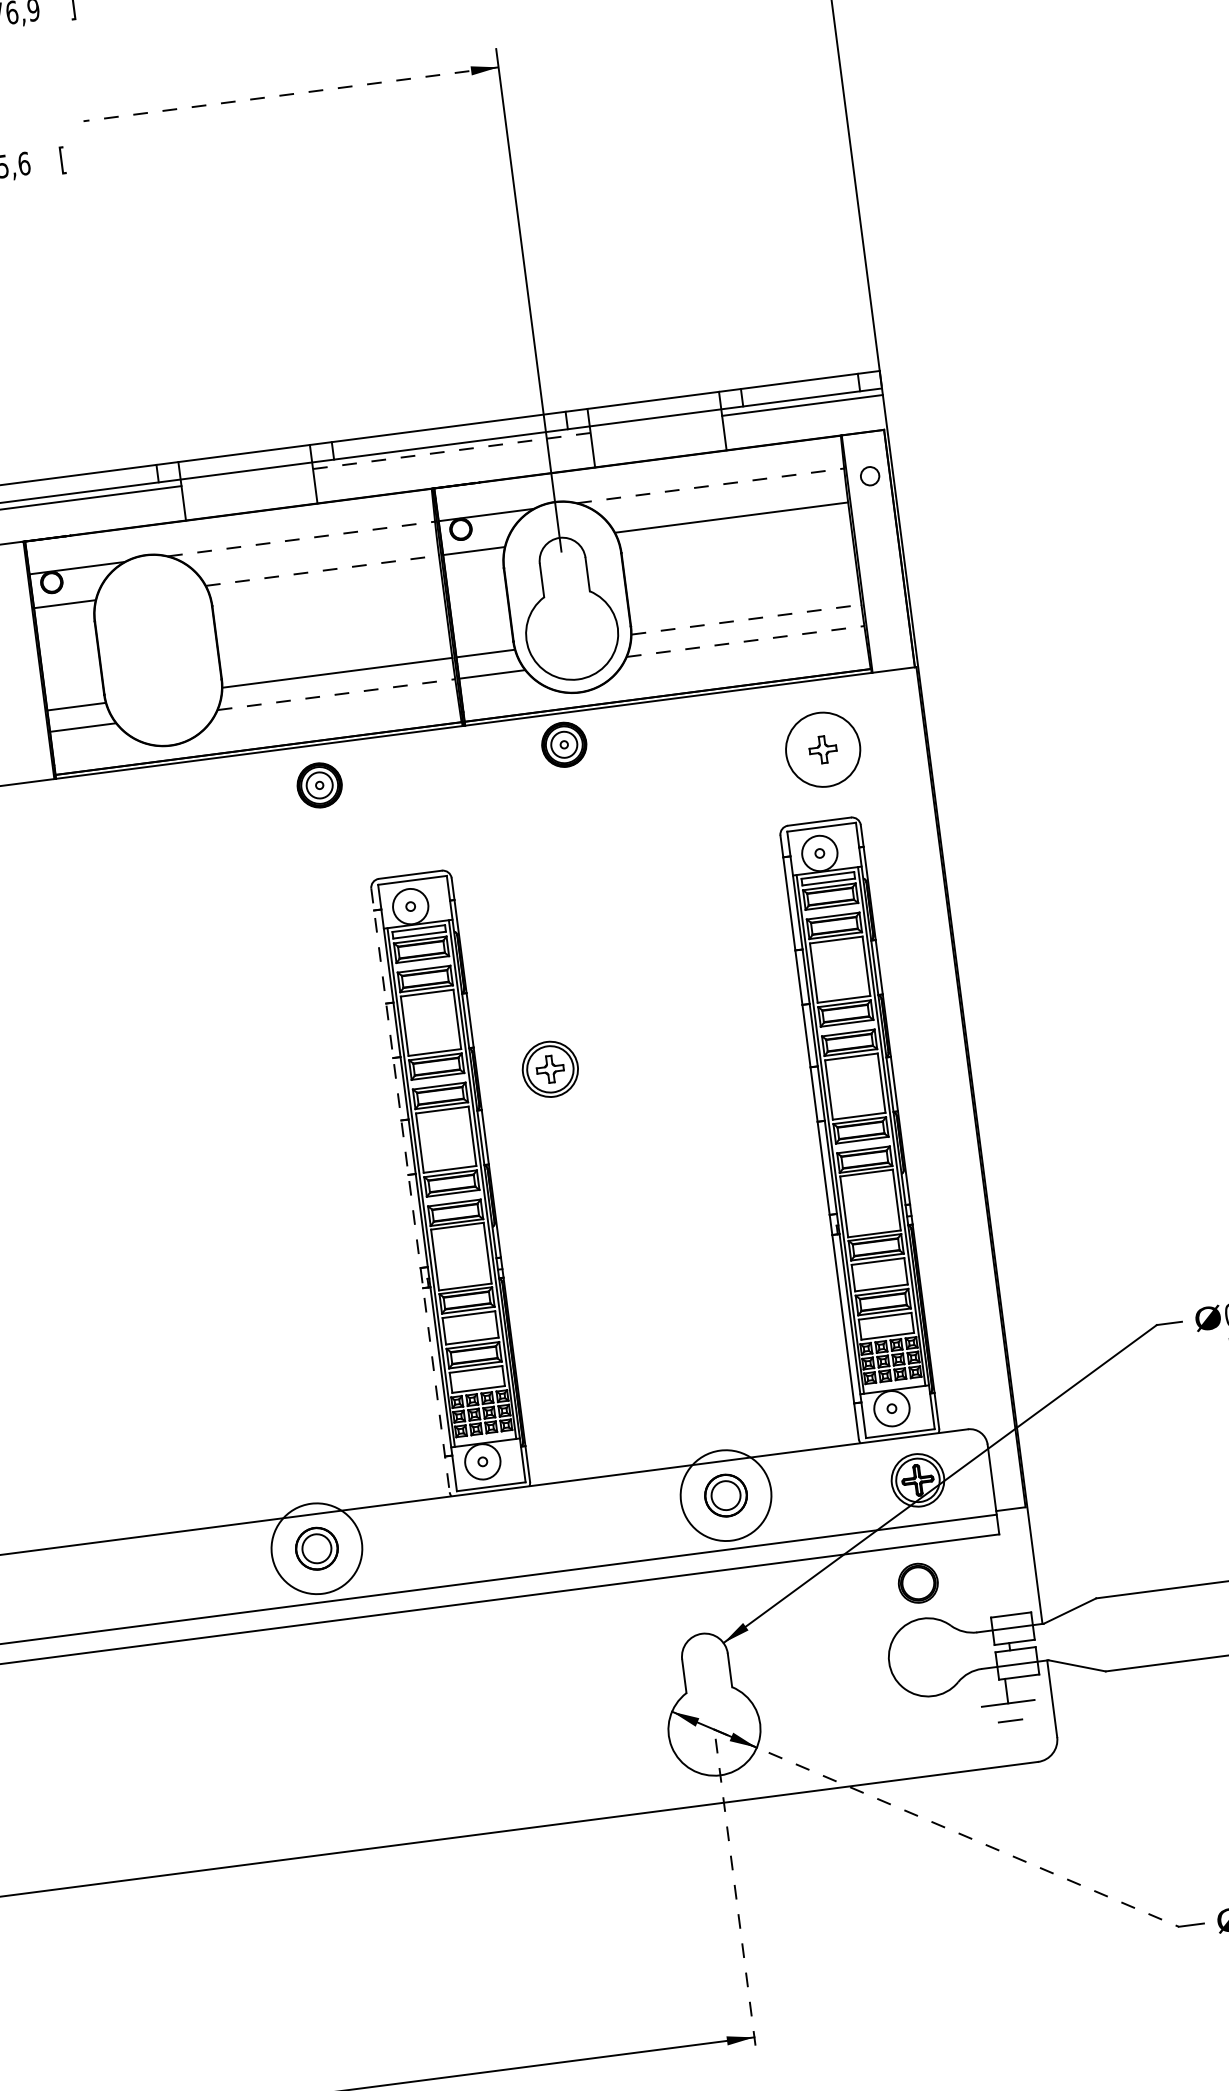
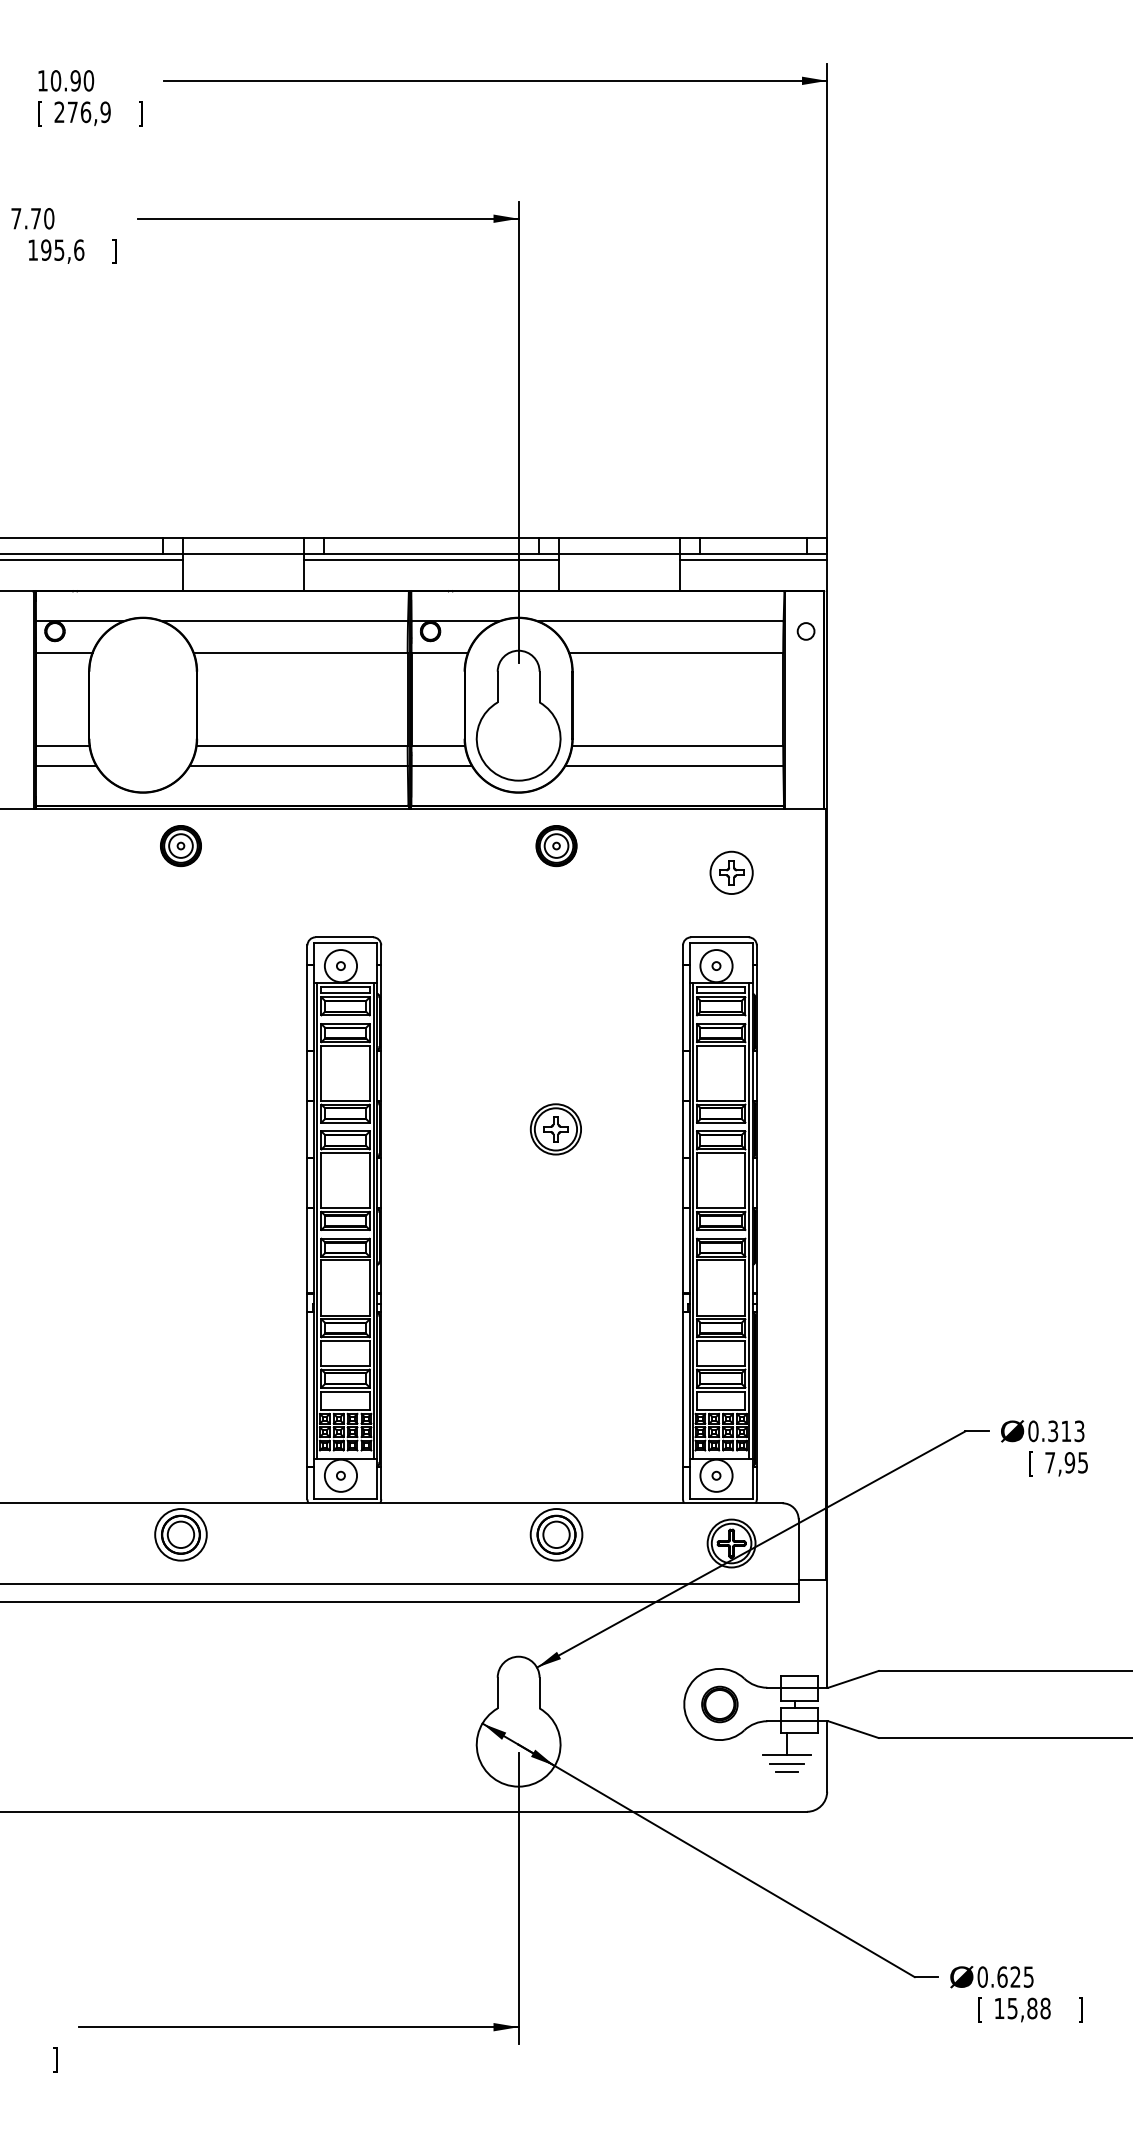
line: (291, 93) -> (328, 218), dashed -> solid
text: (62, 160) -> (114, 251), [ -> ]
line: (451, 450) -> (431, 559), dashed -> solid
line: (711, 485) -> (661, 621), dashed -> solid
line: (301, 539) -> (285, 621), dashed -> solid
line: (322, 570) -> (300, 652), dashed -> solid
line: (746, 619) -> (677, 746), dashed -> solid
line: (745, 641) -> (674, 766), dashed -> solid
line: (337, 695) -> (299, 766), dashed -> solid
part: (564, 745) -> (556, 846), moved
circle: (822, 749) -> (731, 872), size x0.62
part: (319, 786) -> (180, 846), moved
part: (549, 1069) -> (555, 1129), moved
line: (410, 1190) -> (307, 1222), dashed -> solid
circle: (725, 1495) -> (556, 1534), size x0.62
circle: (316, 1548) -> (180, 1534), size x0.62
part: (917, 1583) -> (719, 1704), moved
line: (1008, 1712) -> (786, 1763), added
line: (946, 1827) -> (716, 1860), dashed -> solid
line: (736, 1898) -> (518, 1899), dashed -> solid

